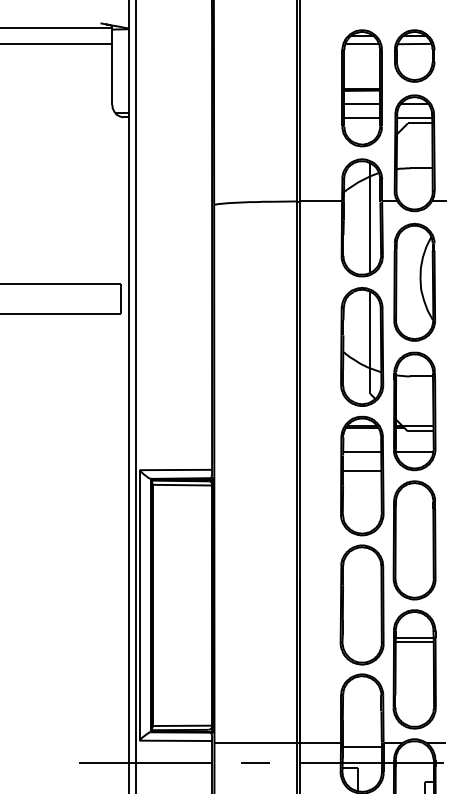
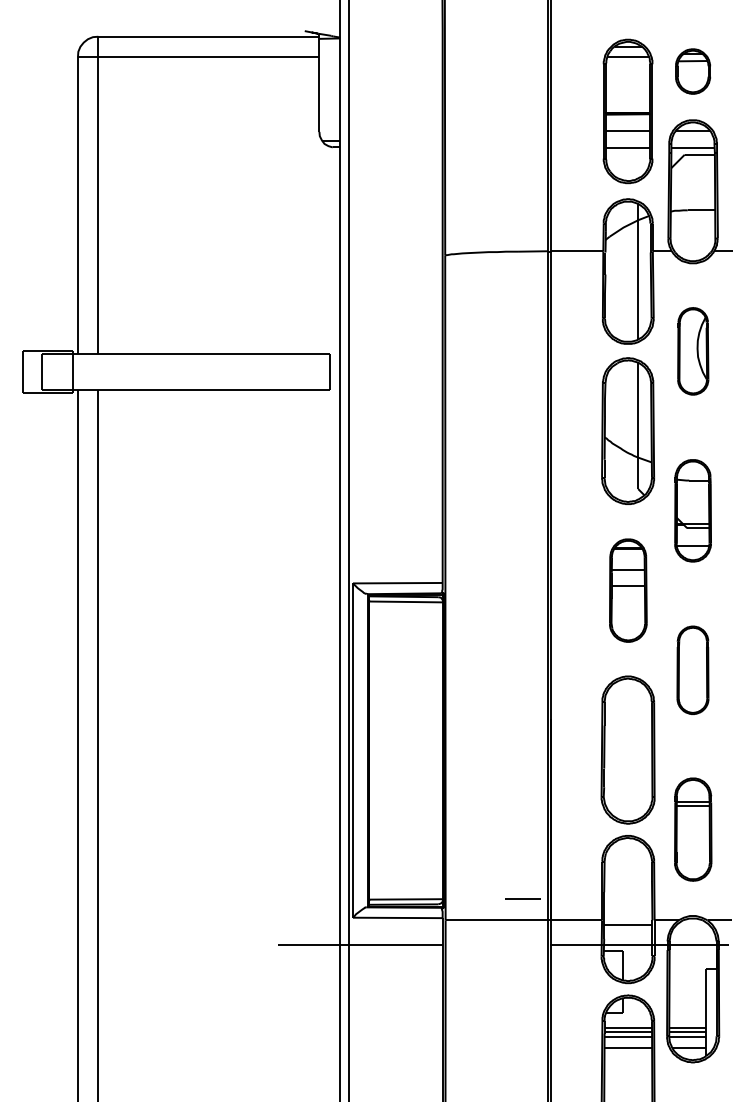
part: (414, 55) -> (692, 71), size x0.7
part: (415, 282) -> (693, 351), size x0.6
part: (414, 411) -> (692, 510), size x0.7
part: (362, 475) -> (628, 590), size x0.7
part: (414, 540) -> (692, 670), size x0.6
part: (415, 669) -> (693, 829), size x0.7
line: (255, 762) -> (522, 898), moved

